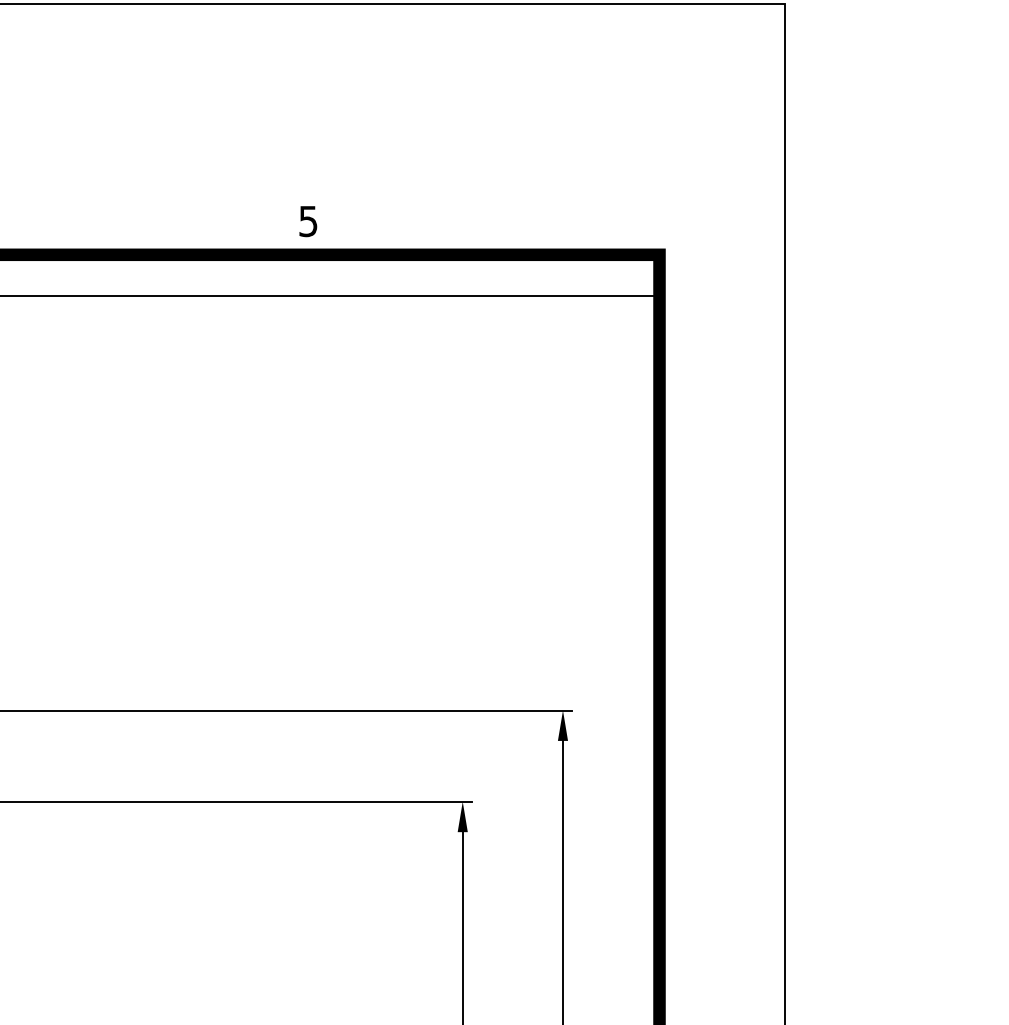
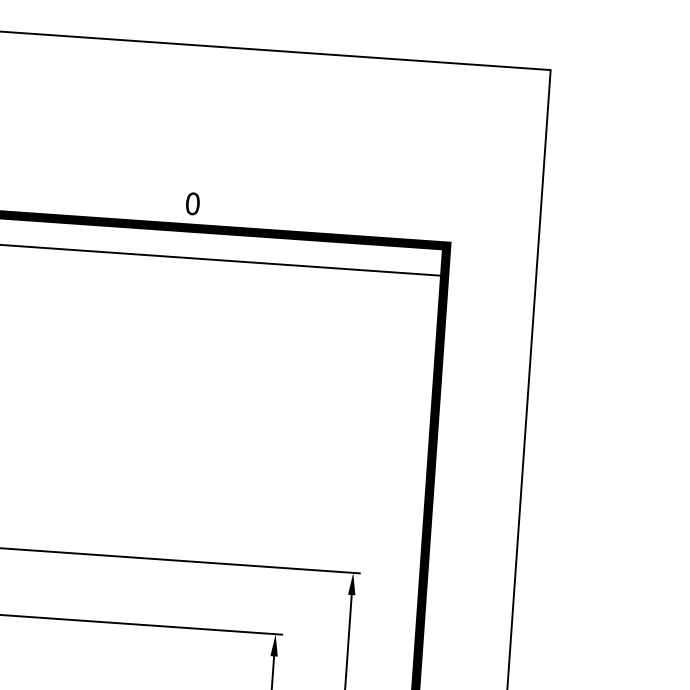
text: (308, 221) -> (192, 203), 5 -> 0

